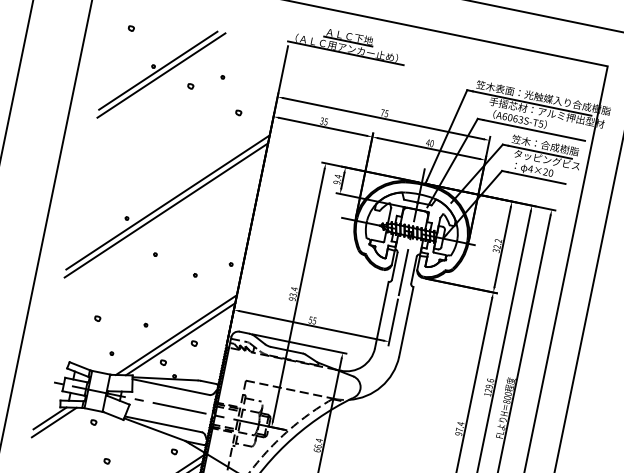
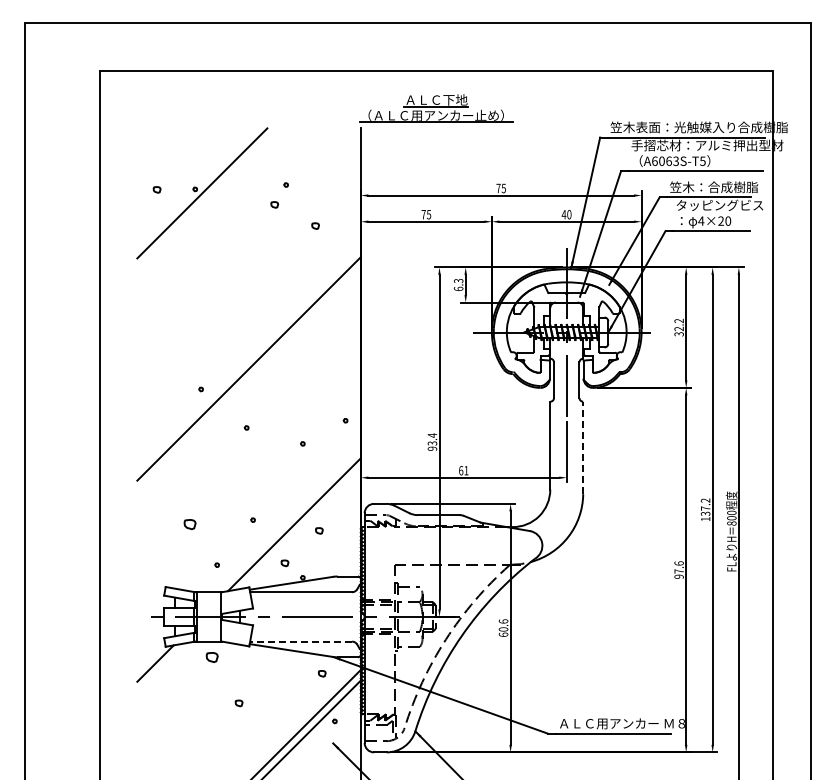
part: (130, 28) -> (156, 189), moved
line: (161, 75) -> (207, 198), removed
part: (190, 86) -> (274, 204), moved
text: (321, 120) -> (423, 214), 35 -> 75
text: (337, 179) -> (458, 284), 9.4 -> 6.3
line: (167, 202) -> (248, 358), removed
part: (97, 318) -> (189, 524), size x1.6
text: (312, 320) -> (463, 470), 55 -> 61
line: (406, 321) -> (583, 447), solid -> dashed
line: (180, 338) -> (300, 528), removed
text: (489, 385) -> (705, 506), 129.6 -> 137.2
line: (53, 422) -> (161, 667), removed
part: (93, 422) -> (211, 657), size x1.6
text: (460, 423) -> (678, 563), 97.4 -> 97.6
line: (163, 424) -> (301, 641), solid -> dashed
text: (318, 443) -> (503, 625), 66.4 -> 60.6

